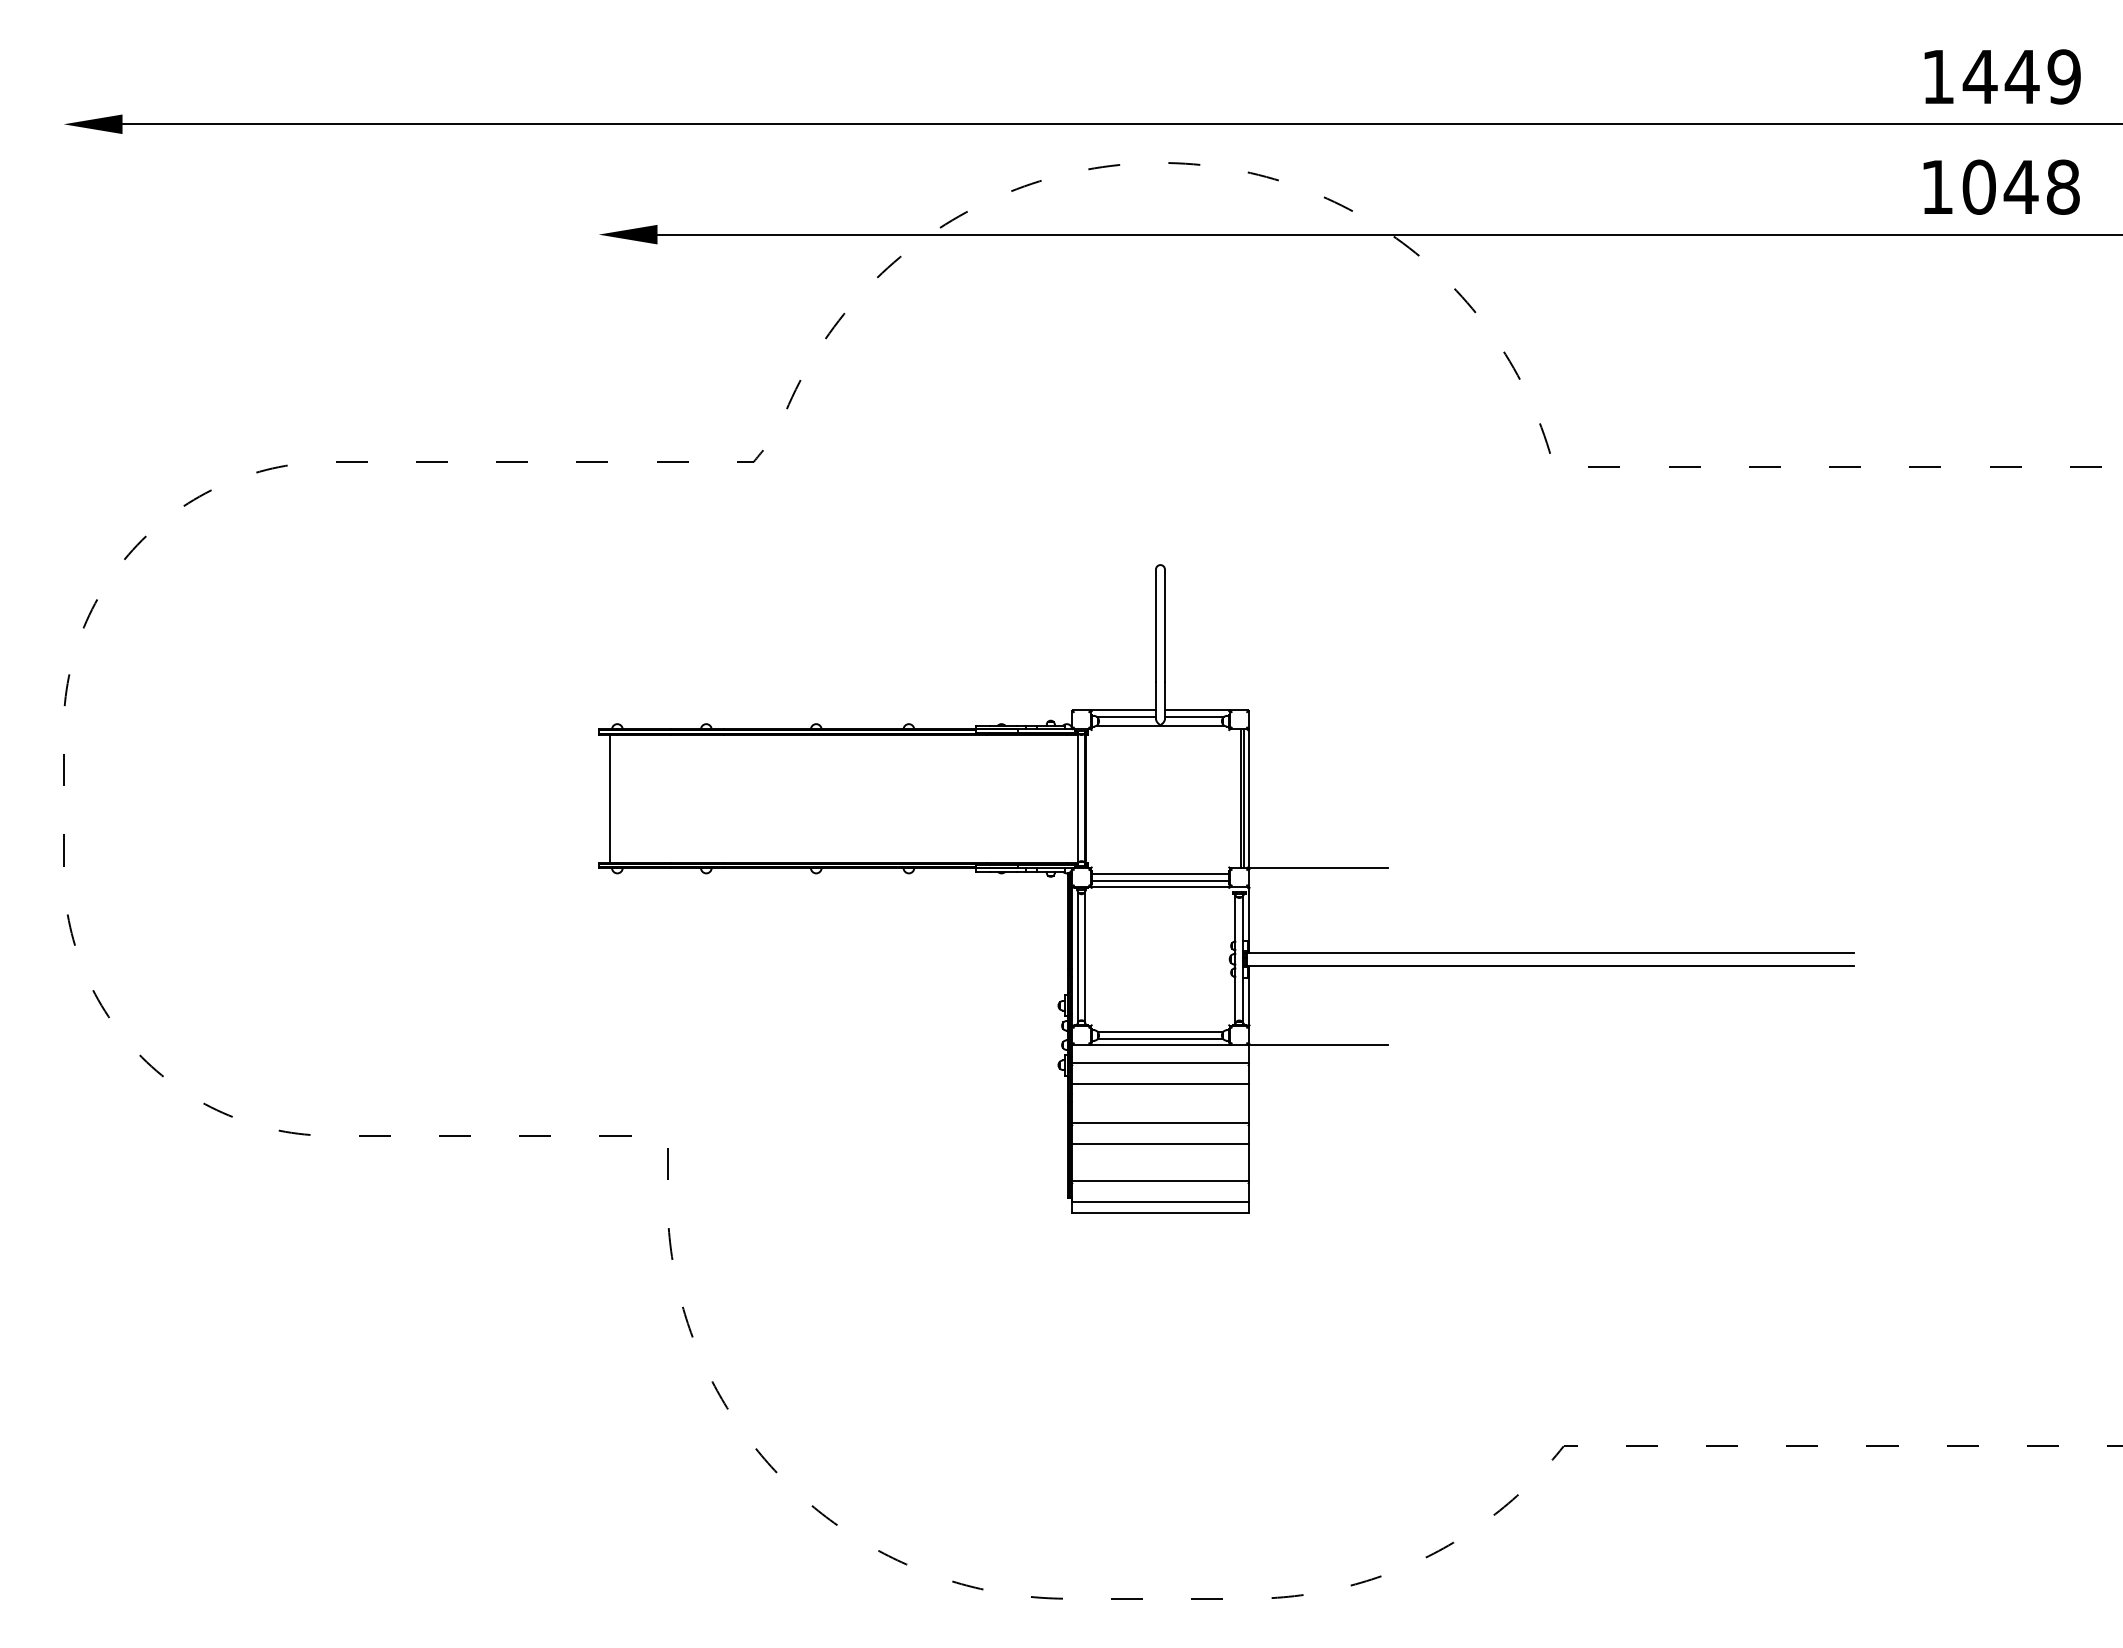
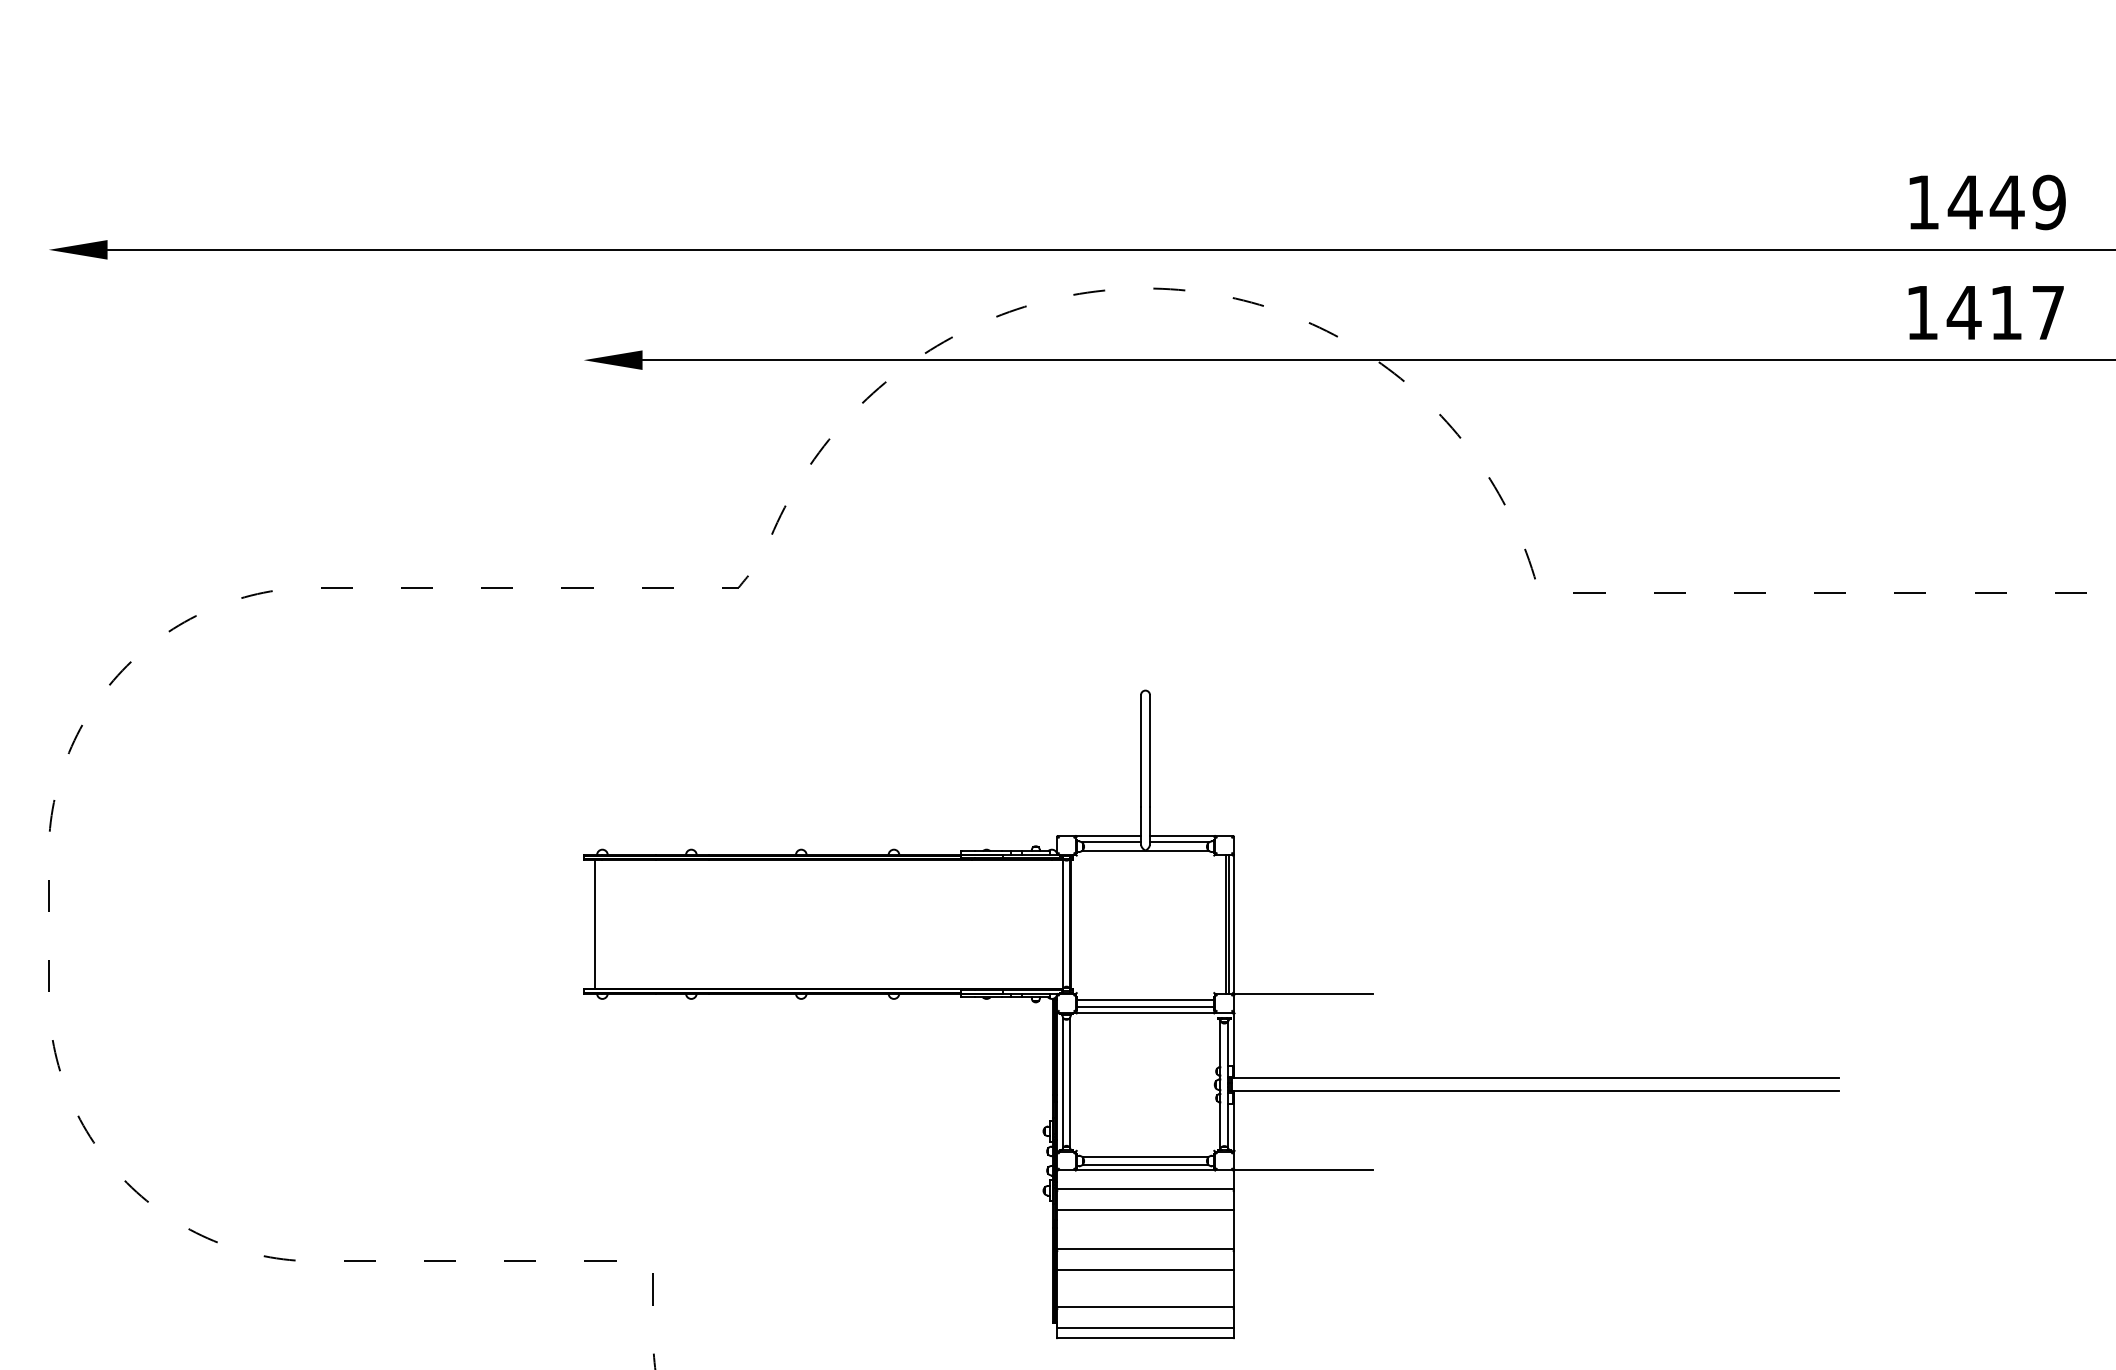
text: (2020, 186) -> (2005, 312), 1048 -> 1417

